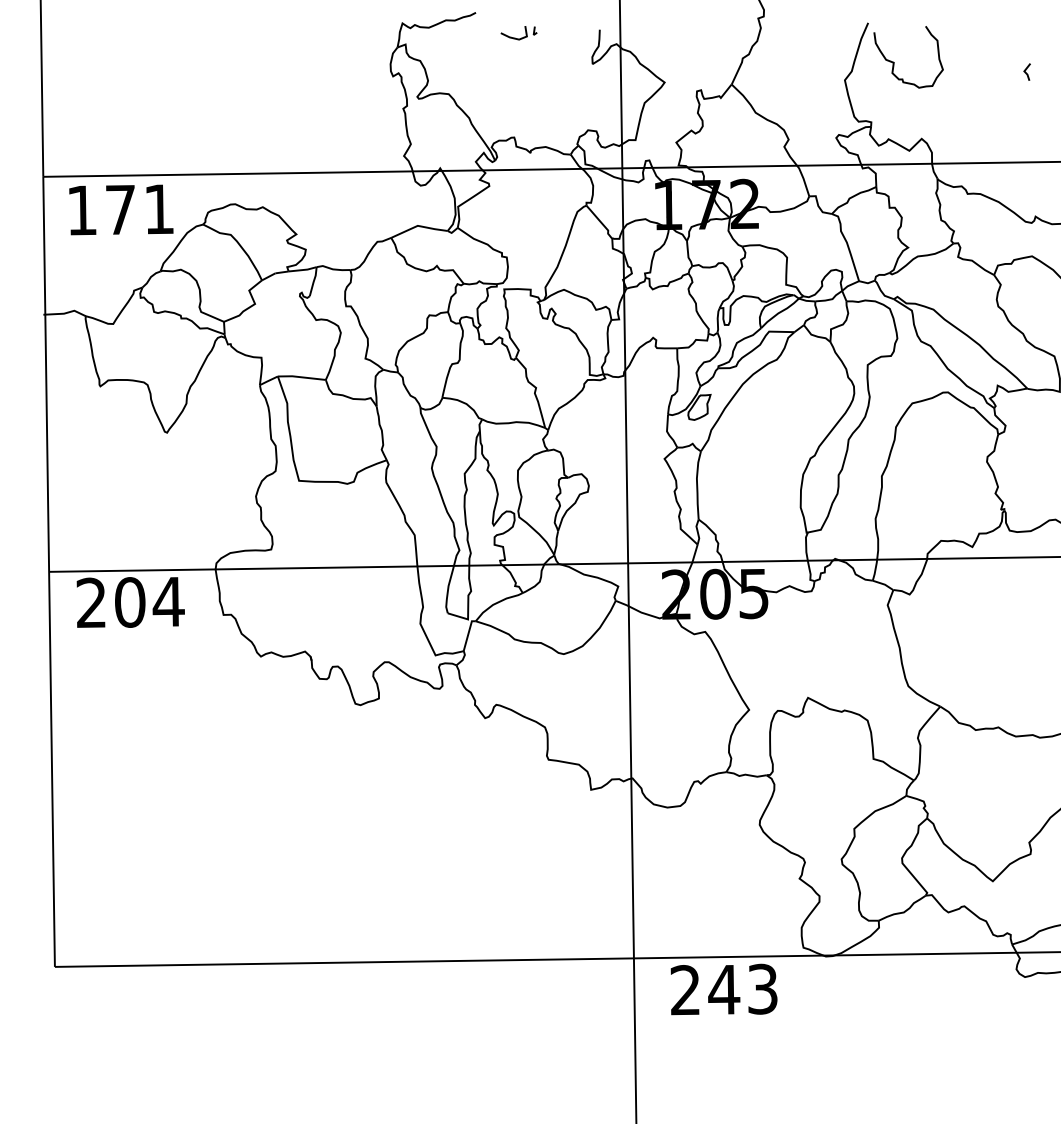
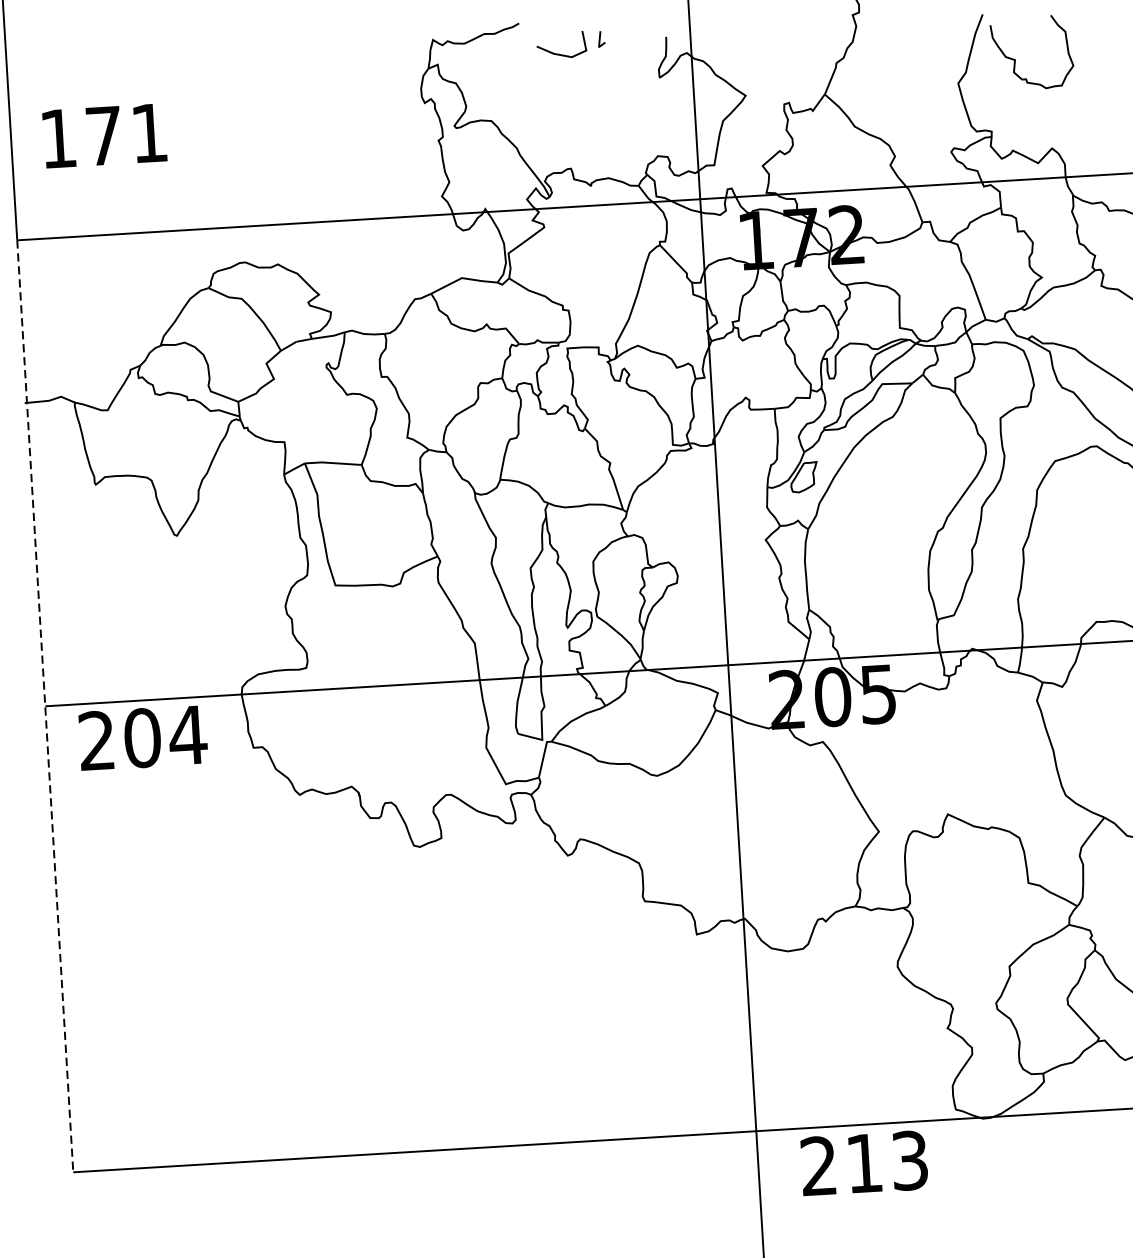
part: (518, 33) -> (570, 45), size x1.6
text: (121, 209) -> (104, 135), moved
line: (49, 572) -> (45, 707), solid -> dashed
text: (724, 989) -> (864, 1163), 243 -> 213

